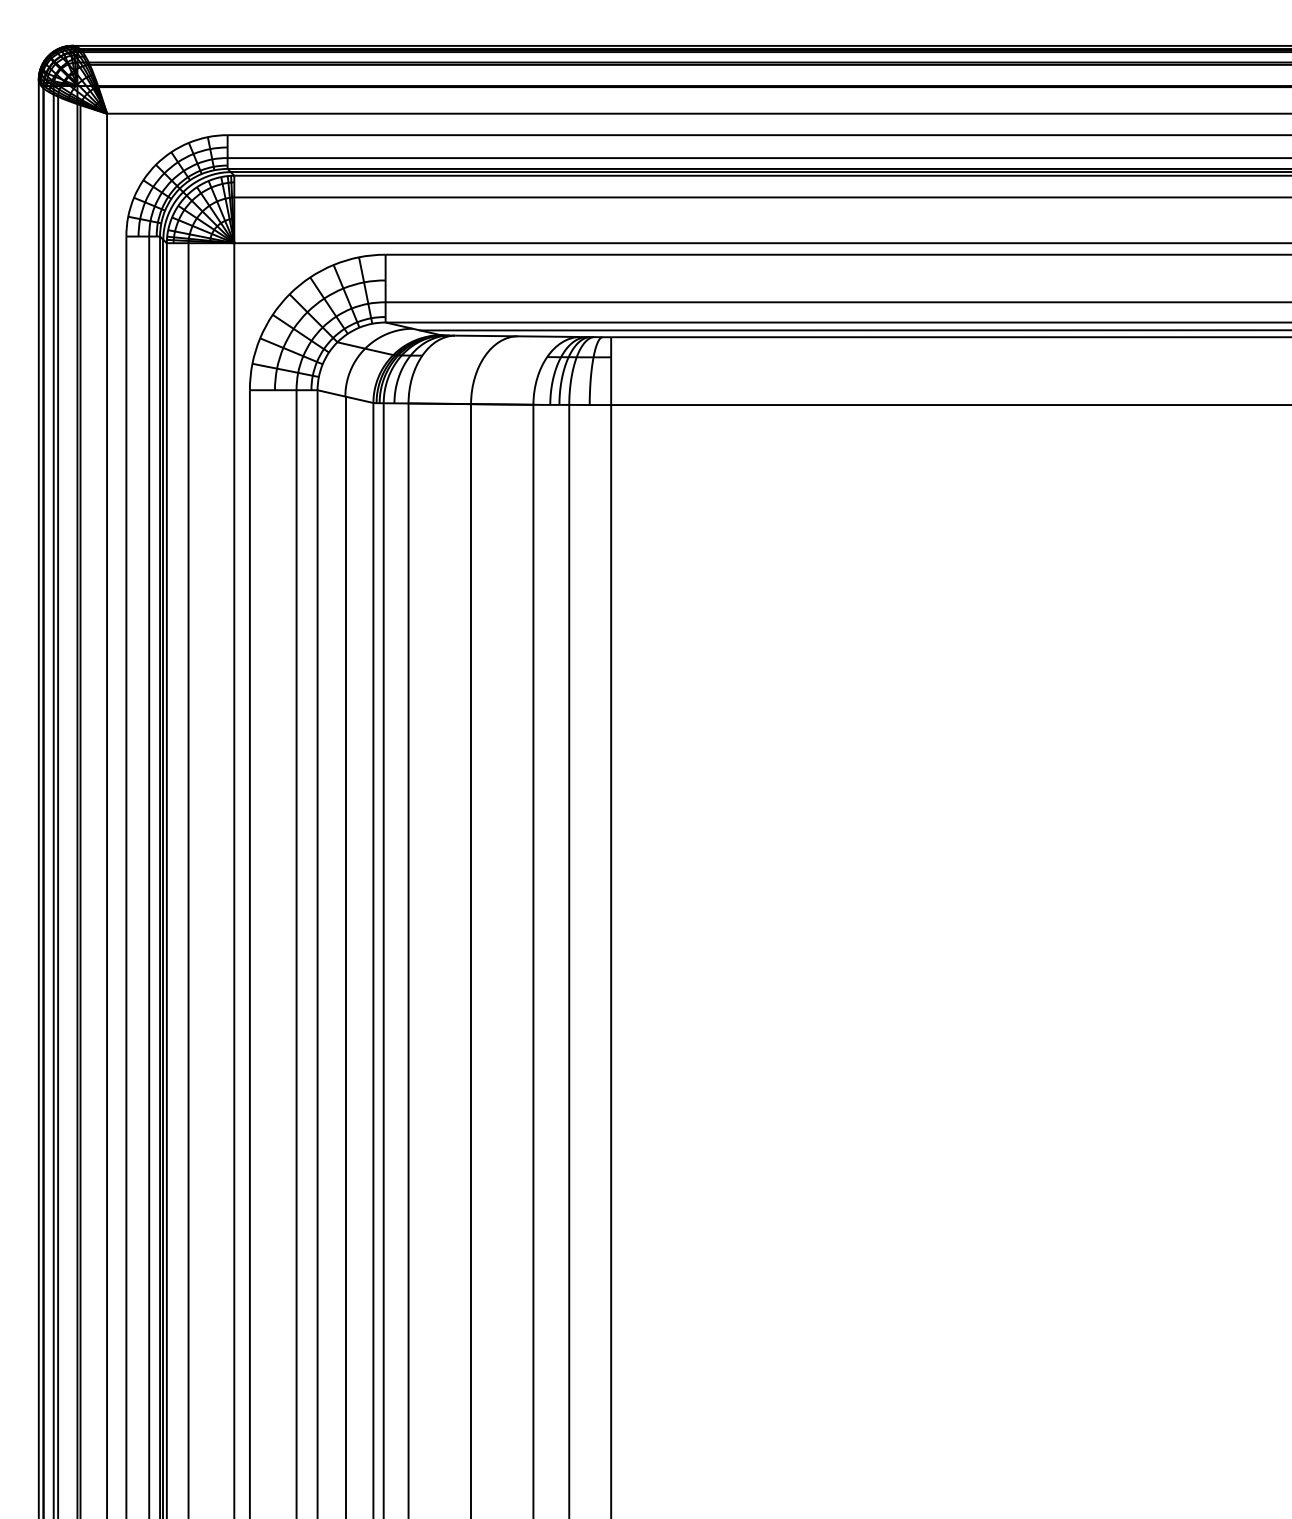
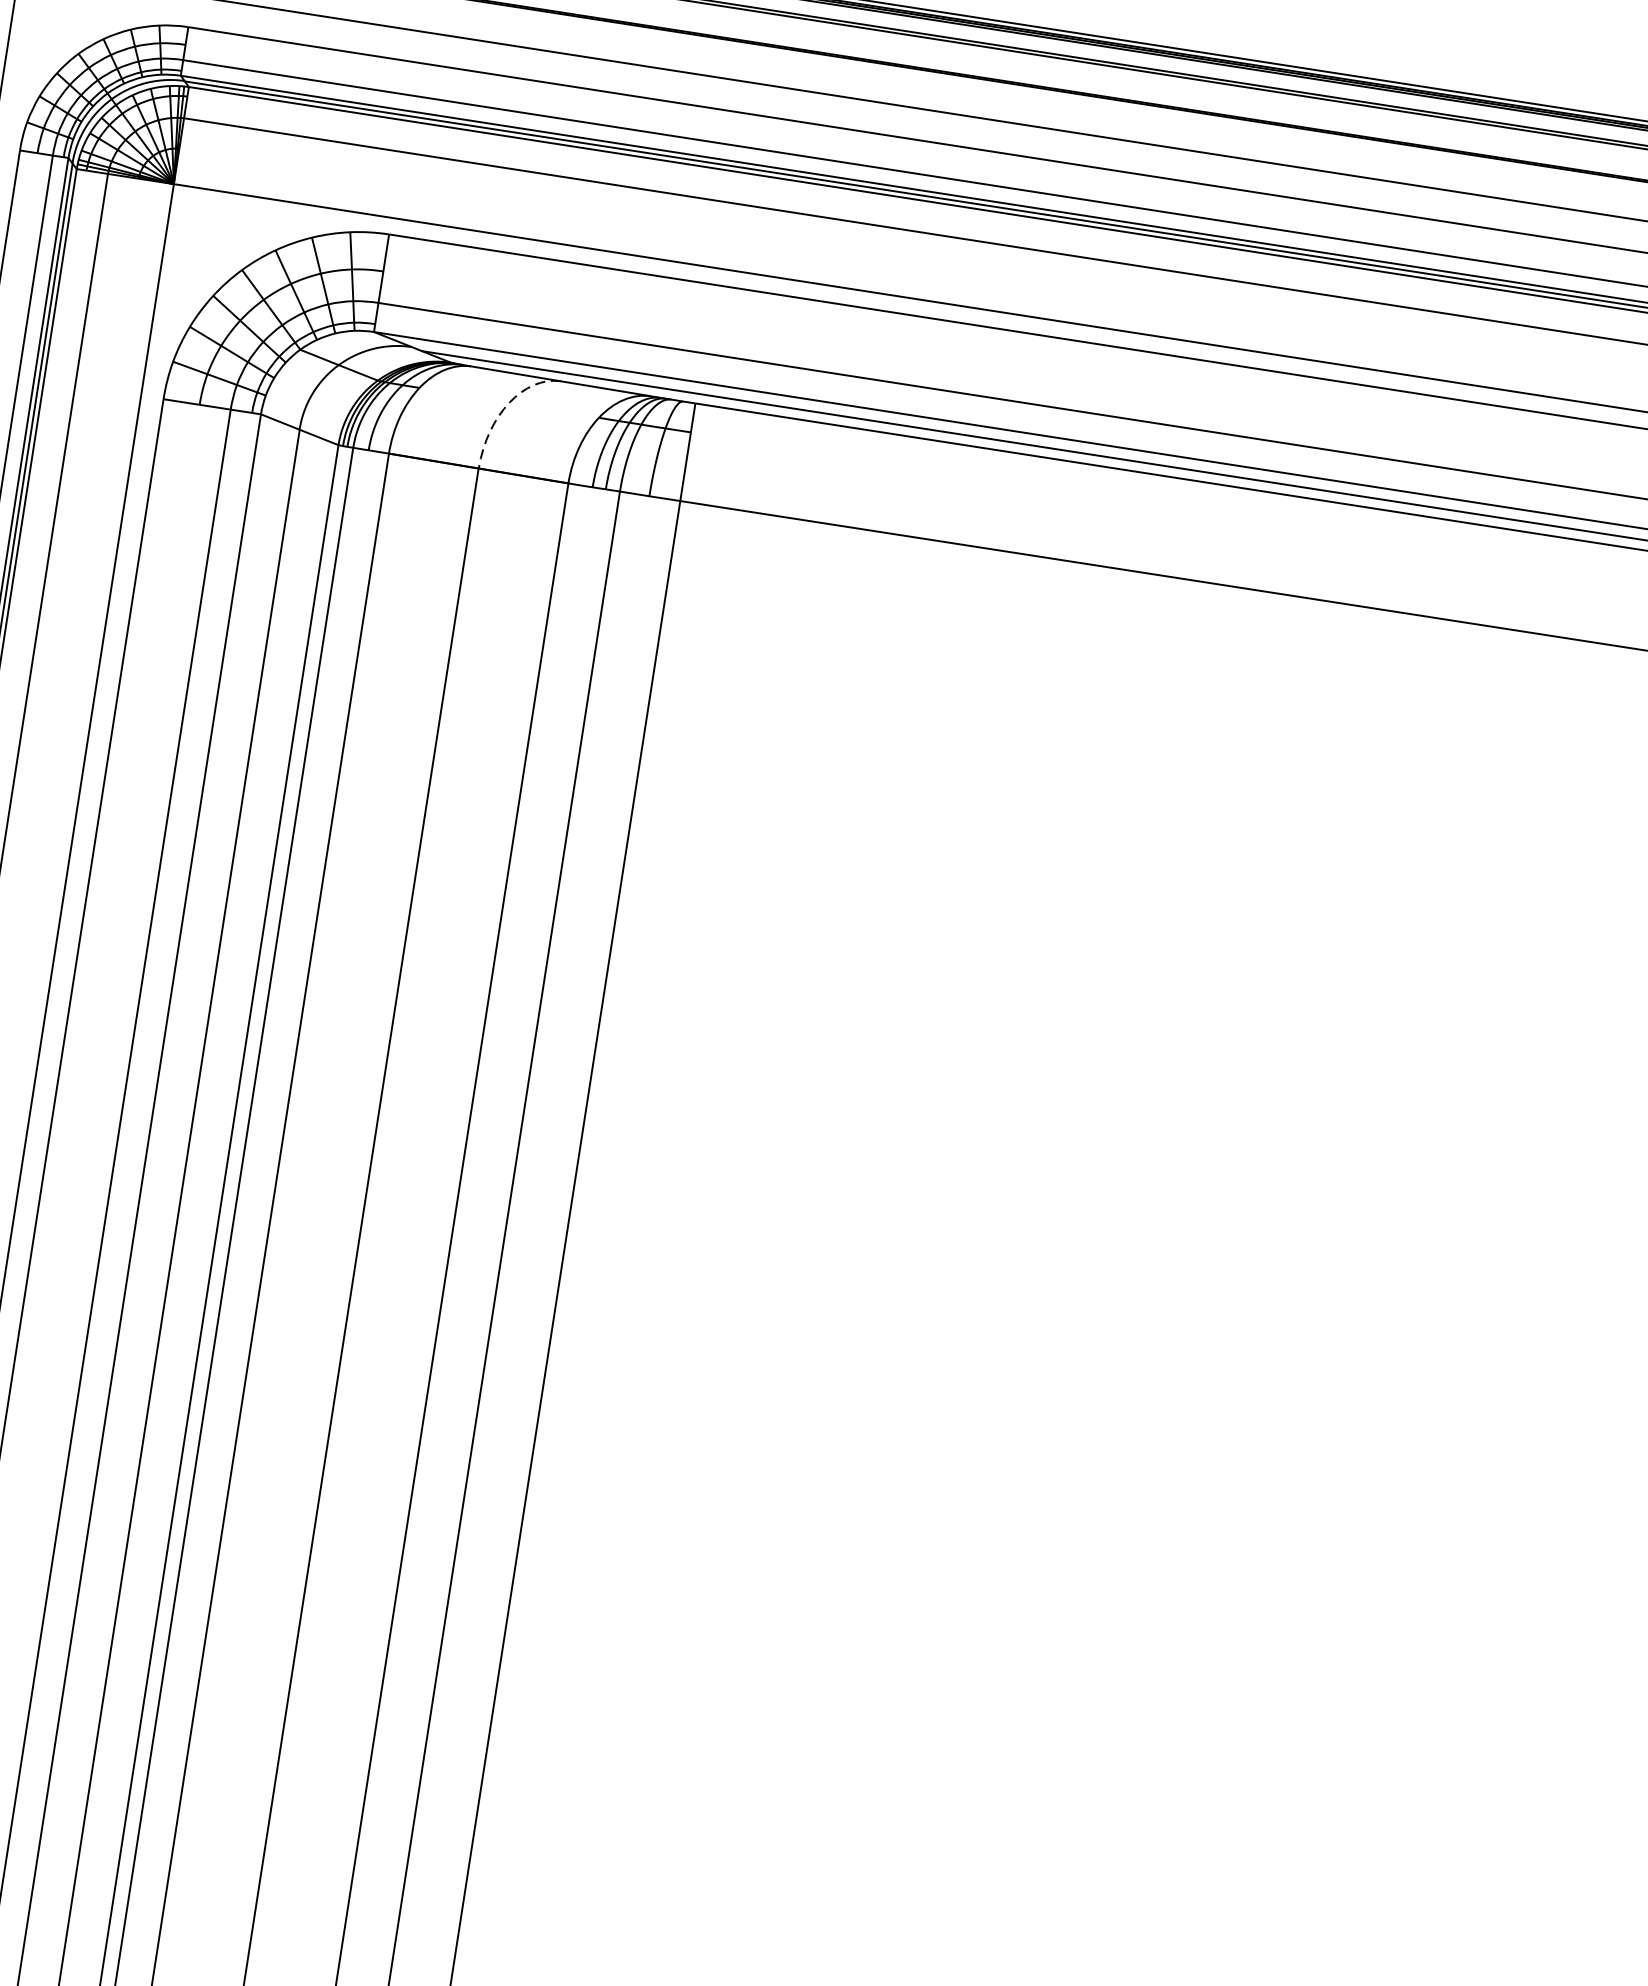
arc: (482, 360) -> (505, 408), solid -> dashed

